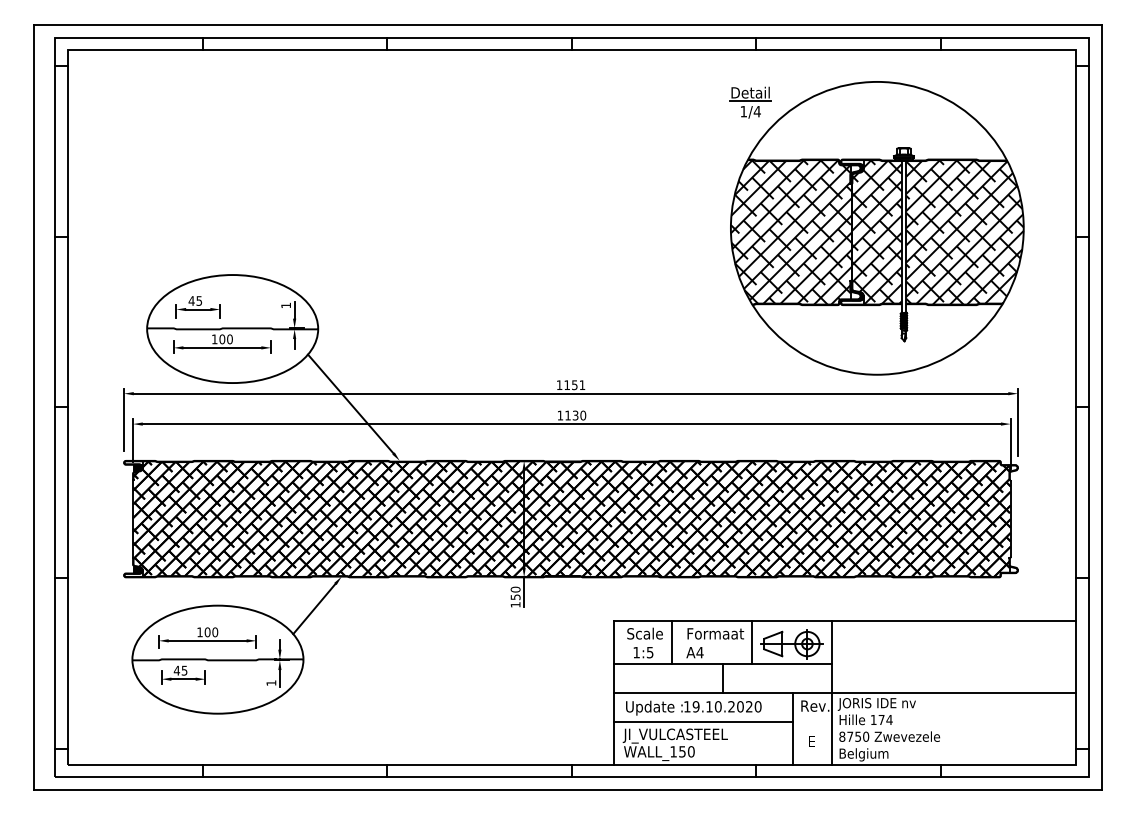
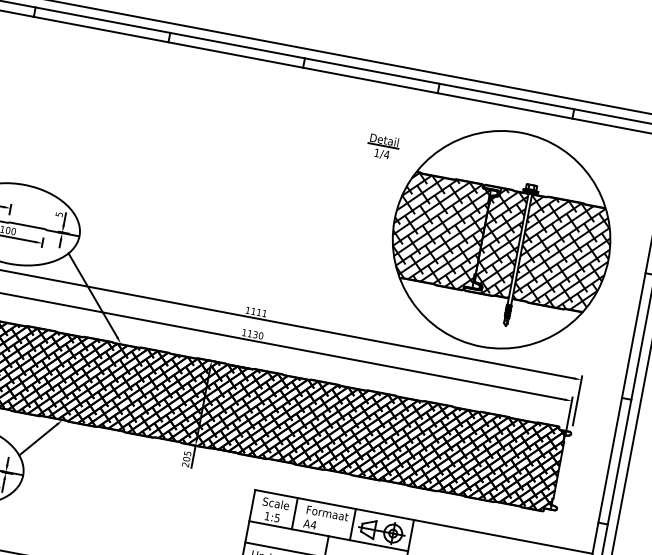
part: (750, 102) -> (383, 147), moved
text: (286, 305) -> (59, 214), 1 -> 5
text: (574, 385) -> (258, 312), 1151 -> 1111
text: (515, 596) -> (186, 458), 150 -> 205

